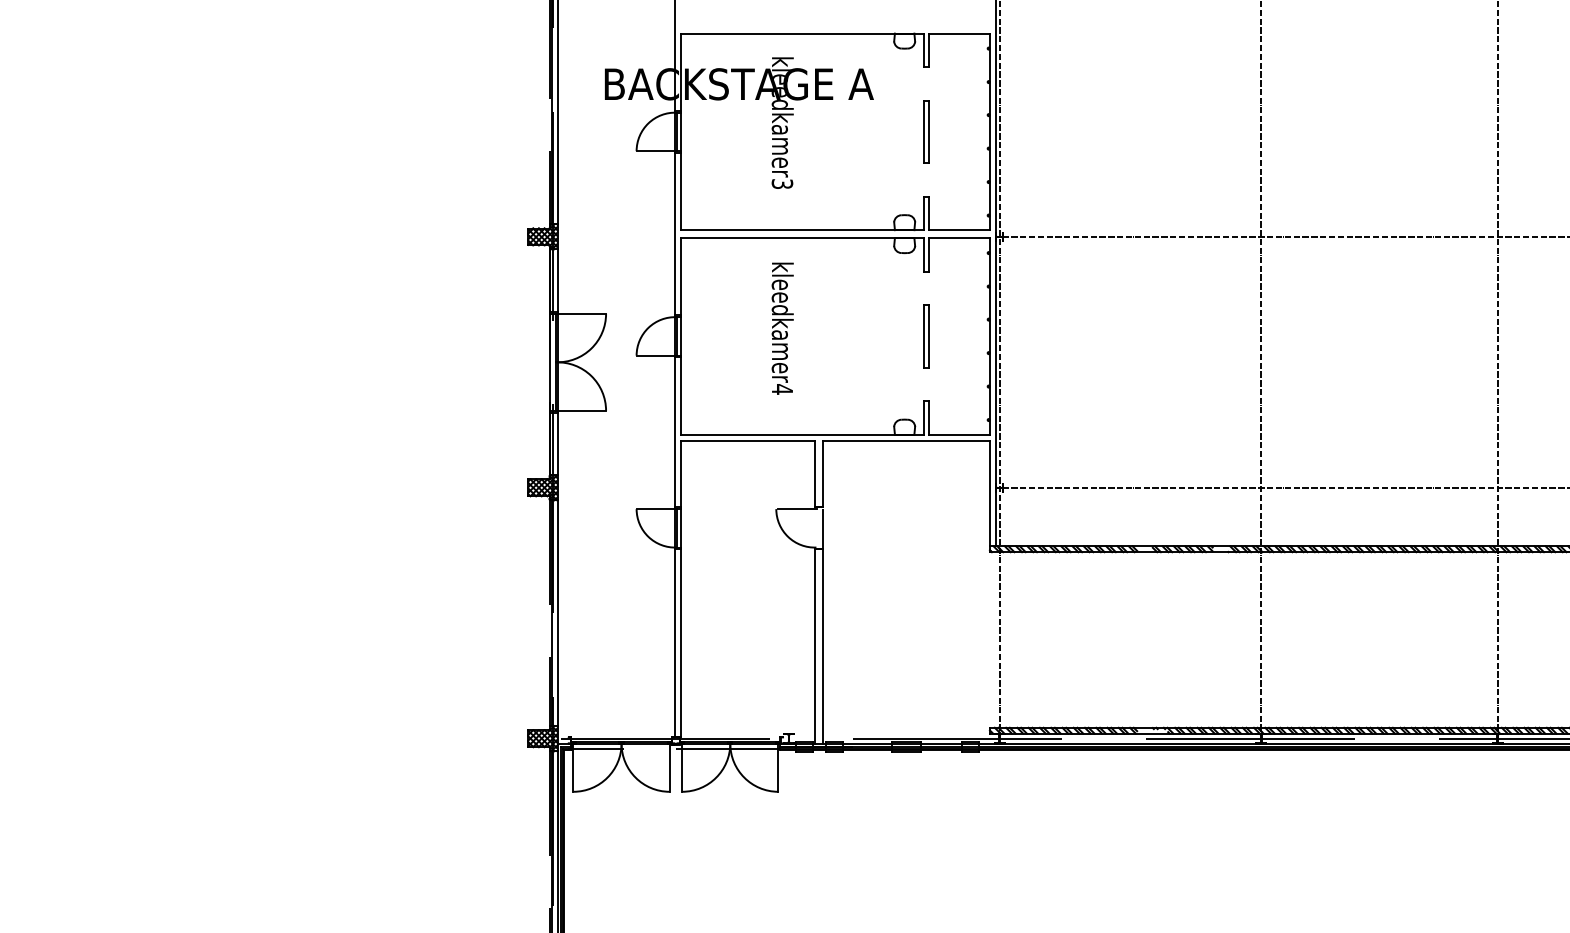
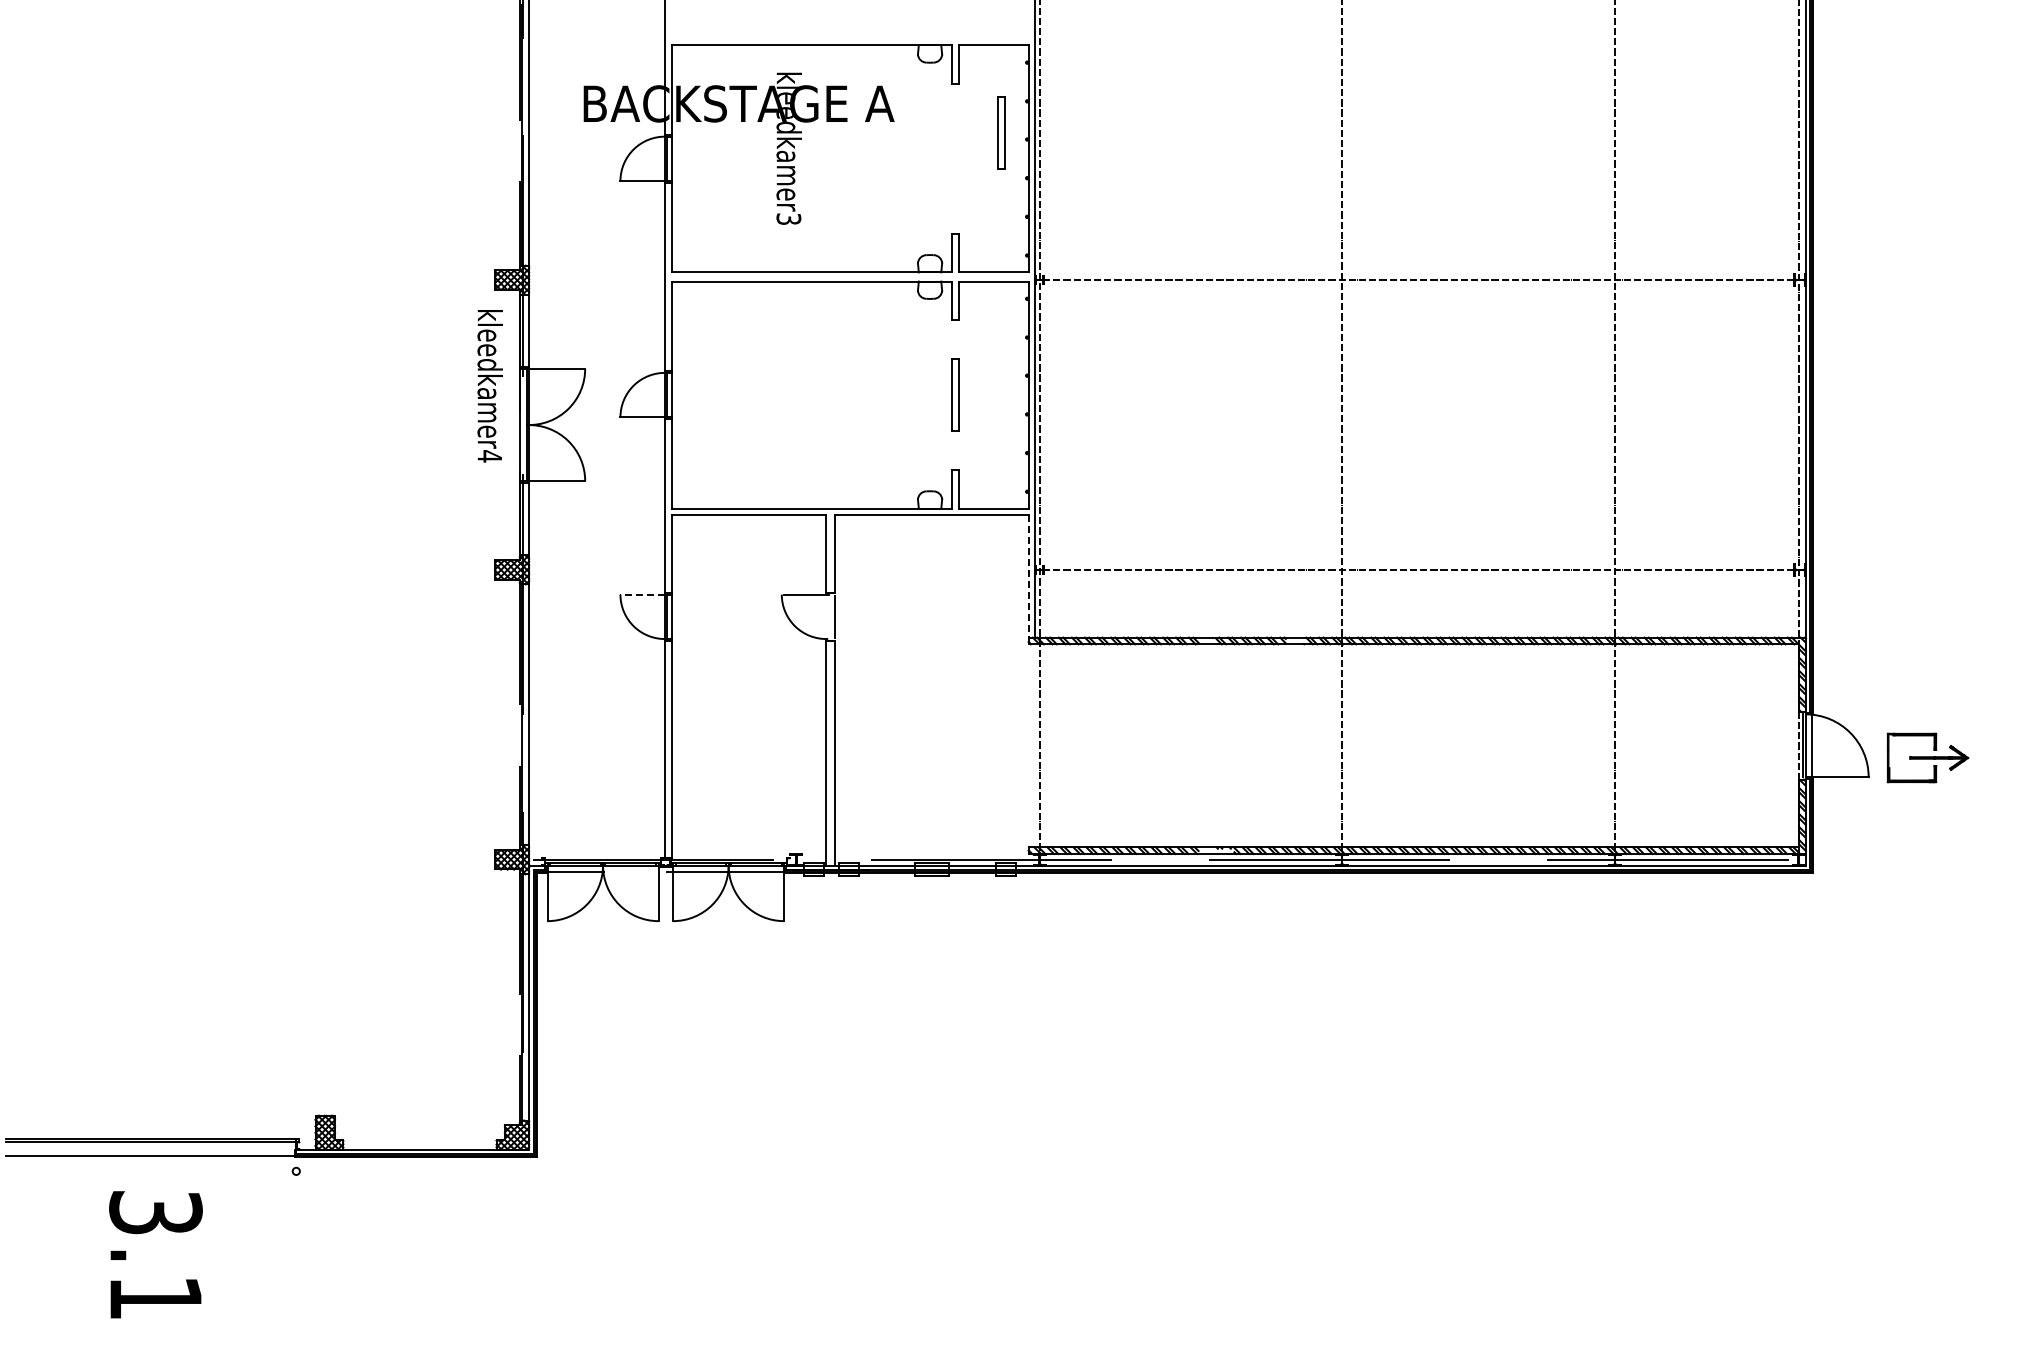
part: (926, 131) -> (1001, 132), moved
text: (782, 328) -> (489, 386), moved
line: (989, 496) -> (1028, 580), solid -> dashed
line: (655, 509) -> (642, 594), solid -> dashed

